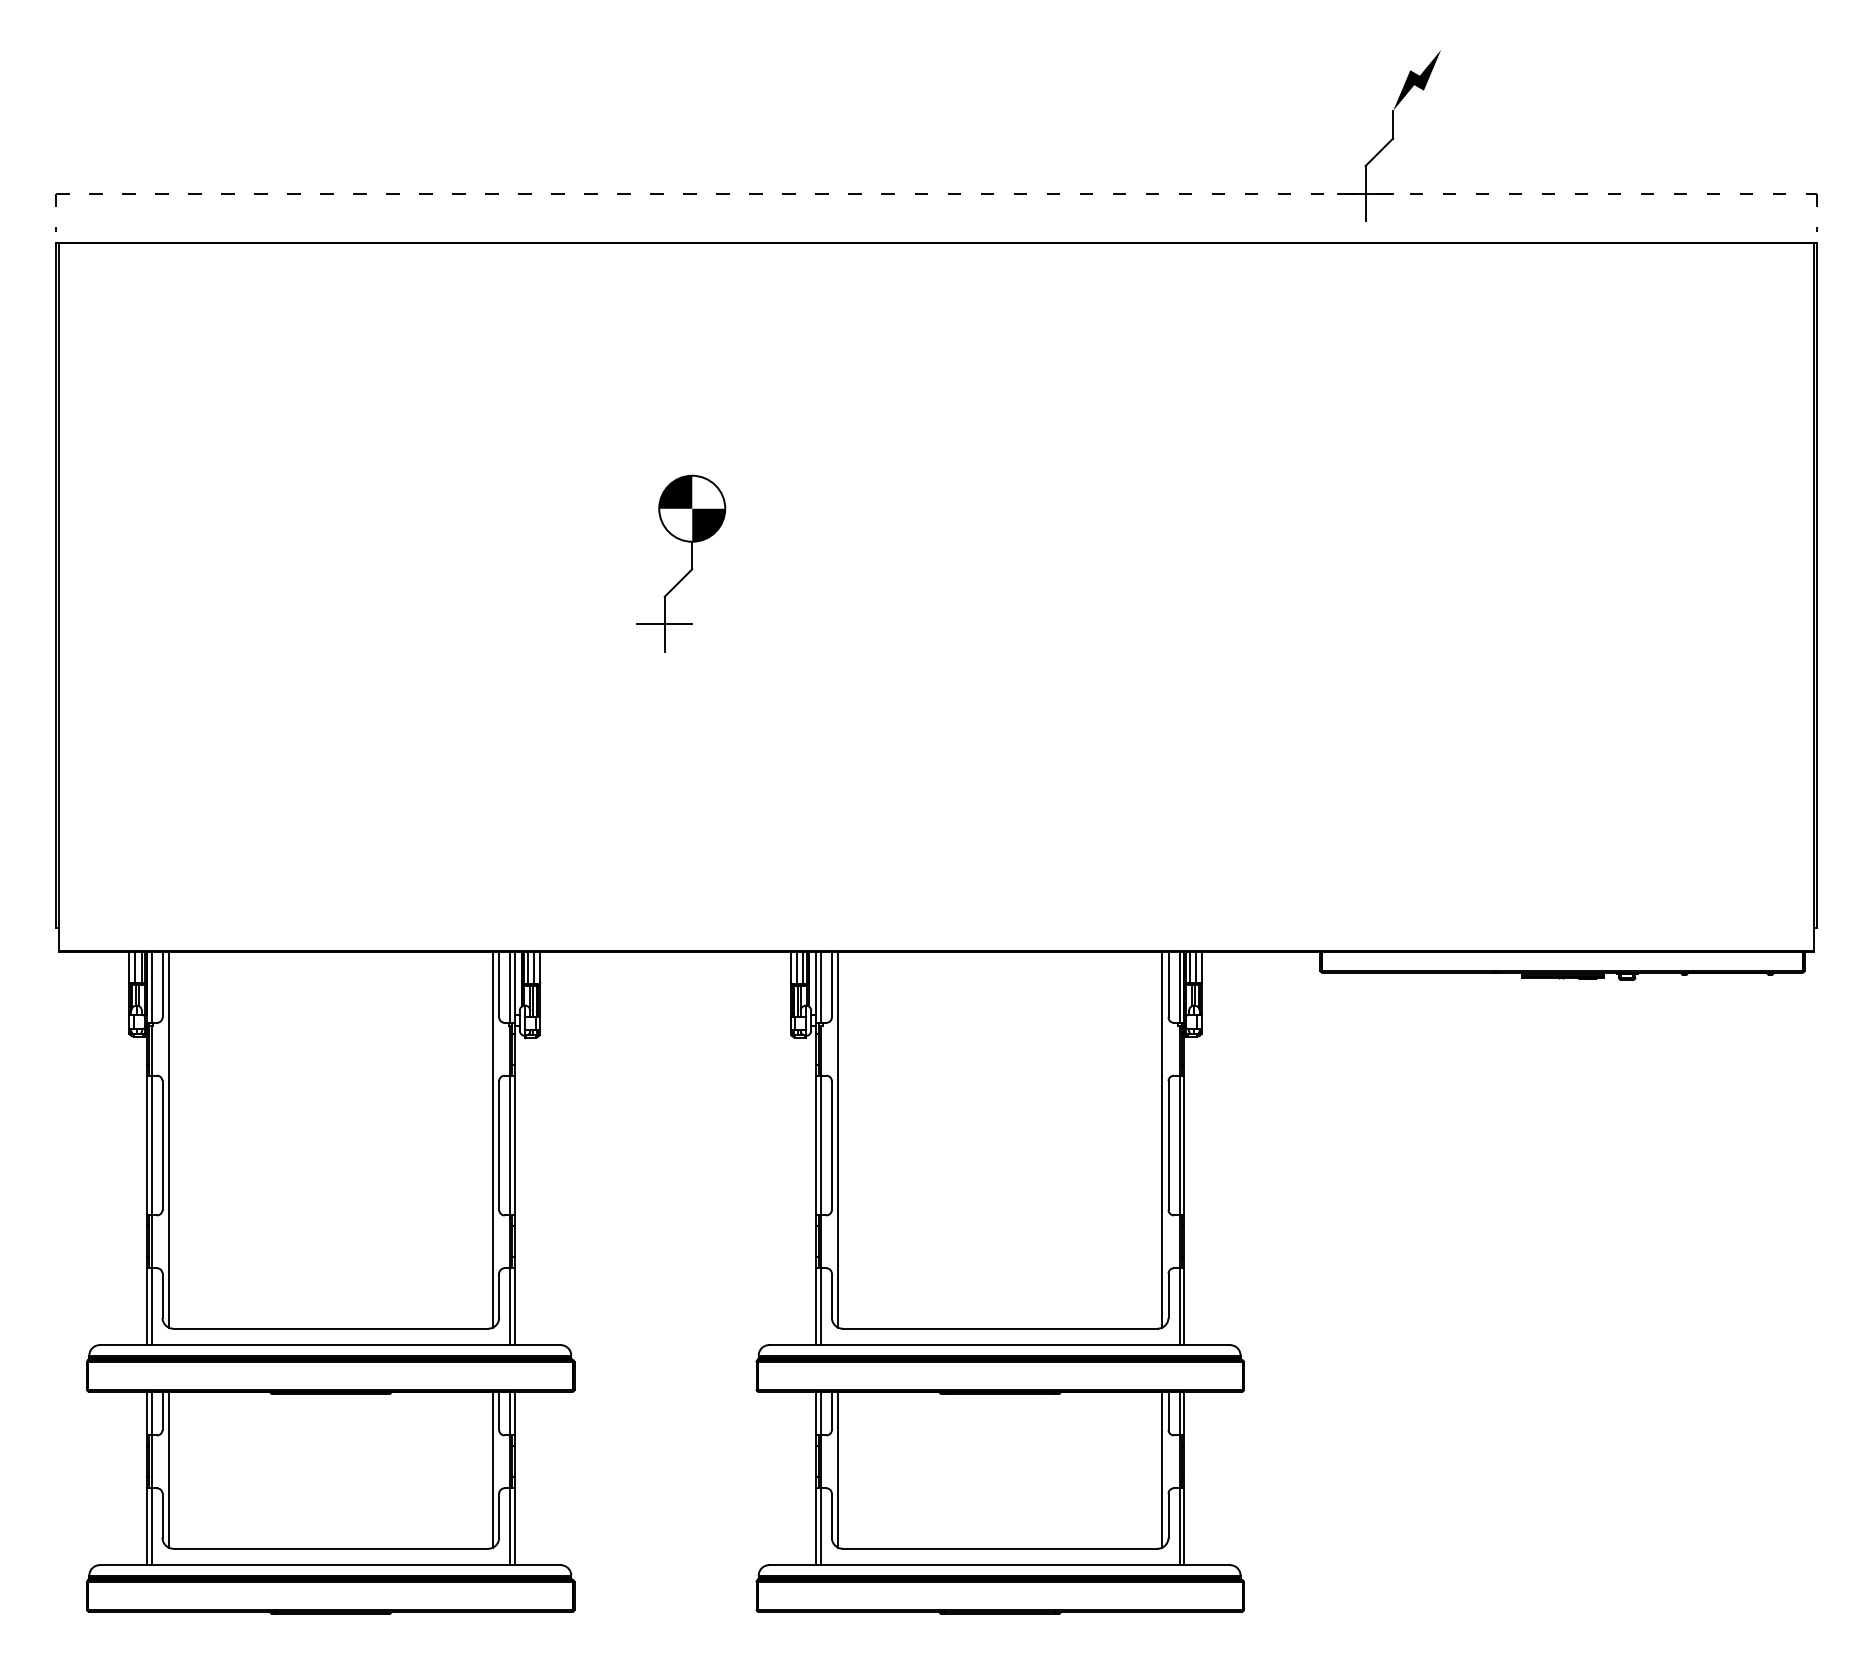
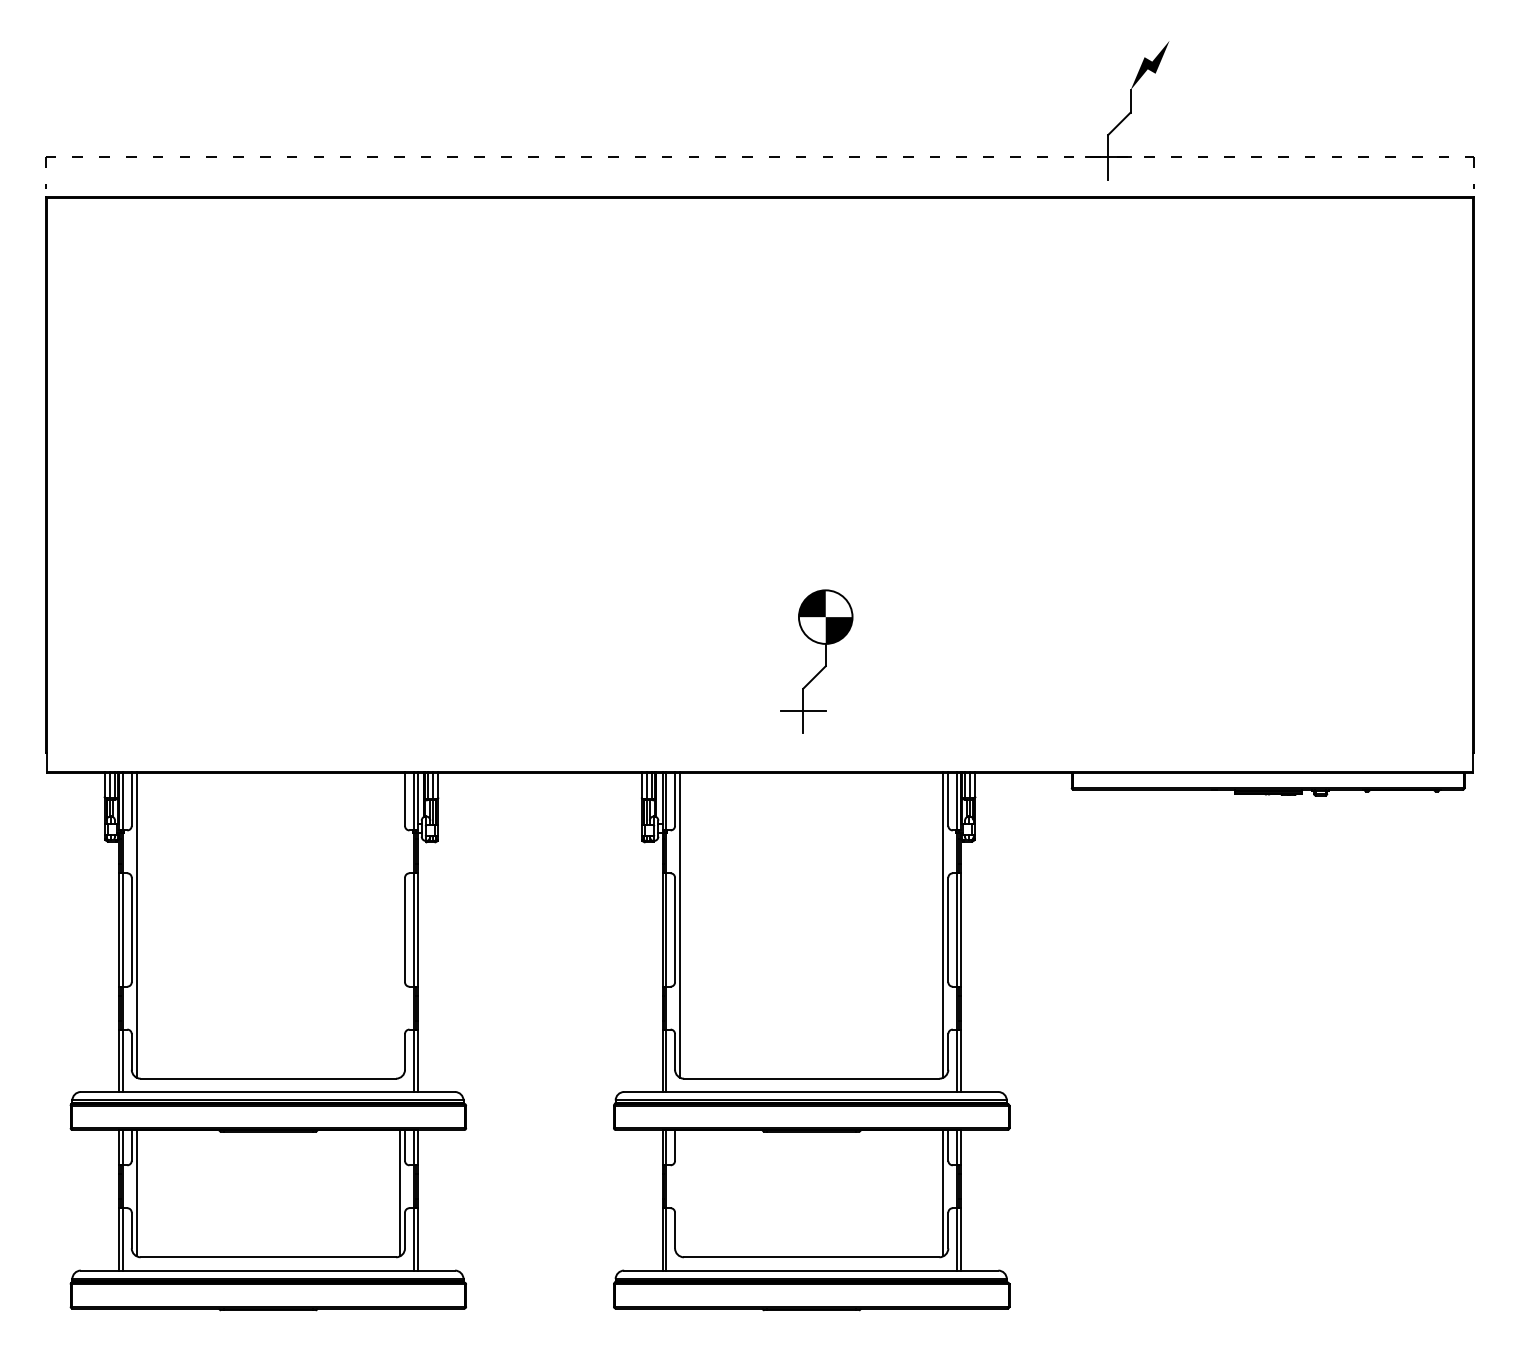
part: (691, 563) -> (825, 661), moved
line: (492, 1138) -> (399, 924), removed
line: (838, 1468) -> (680, 1192), removed

